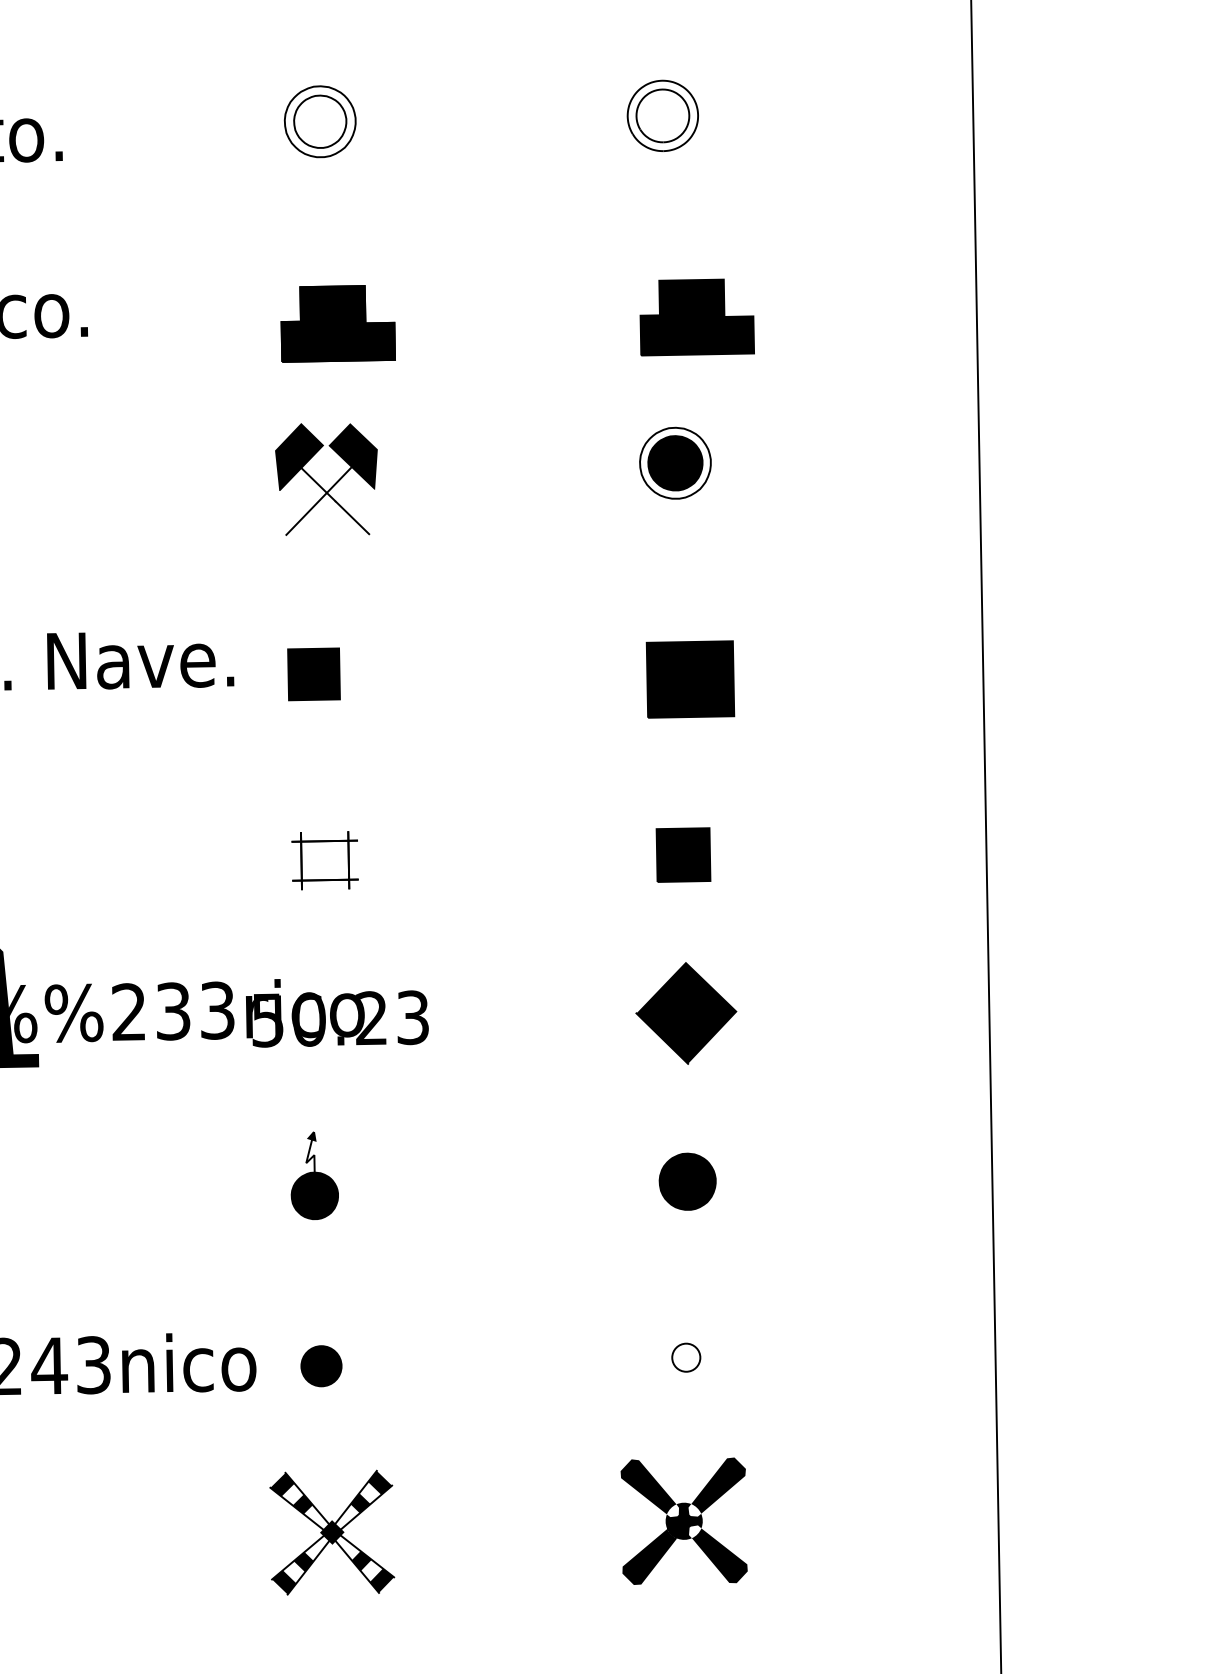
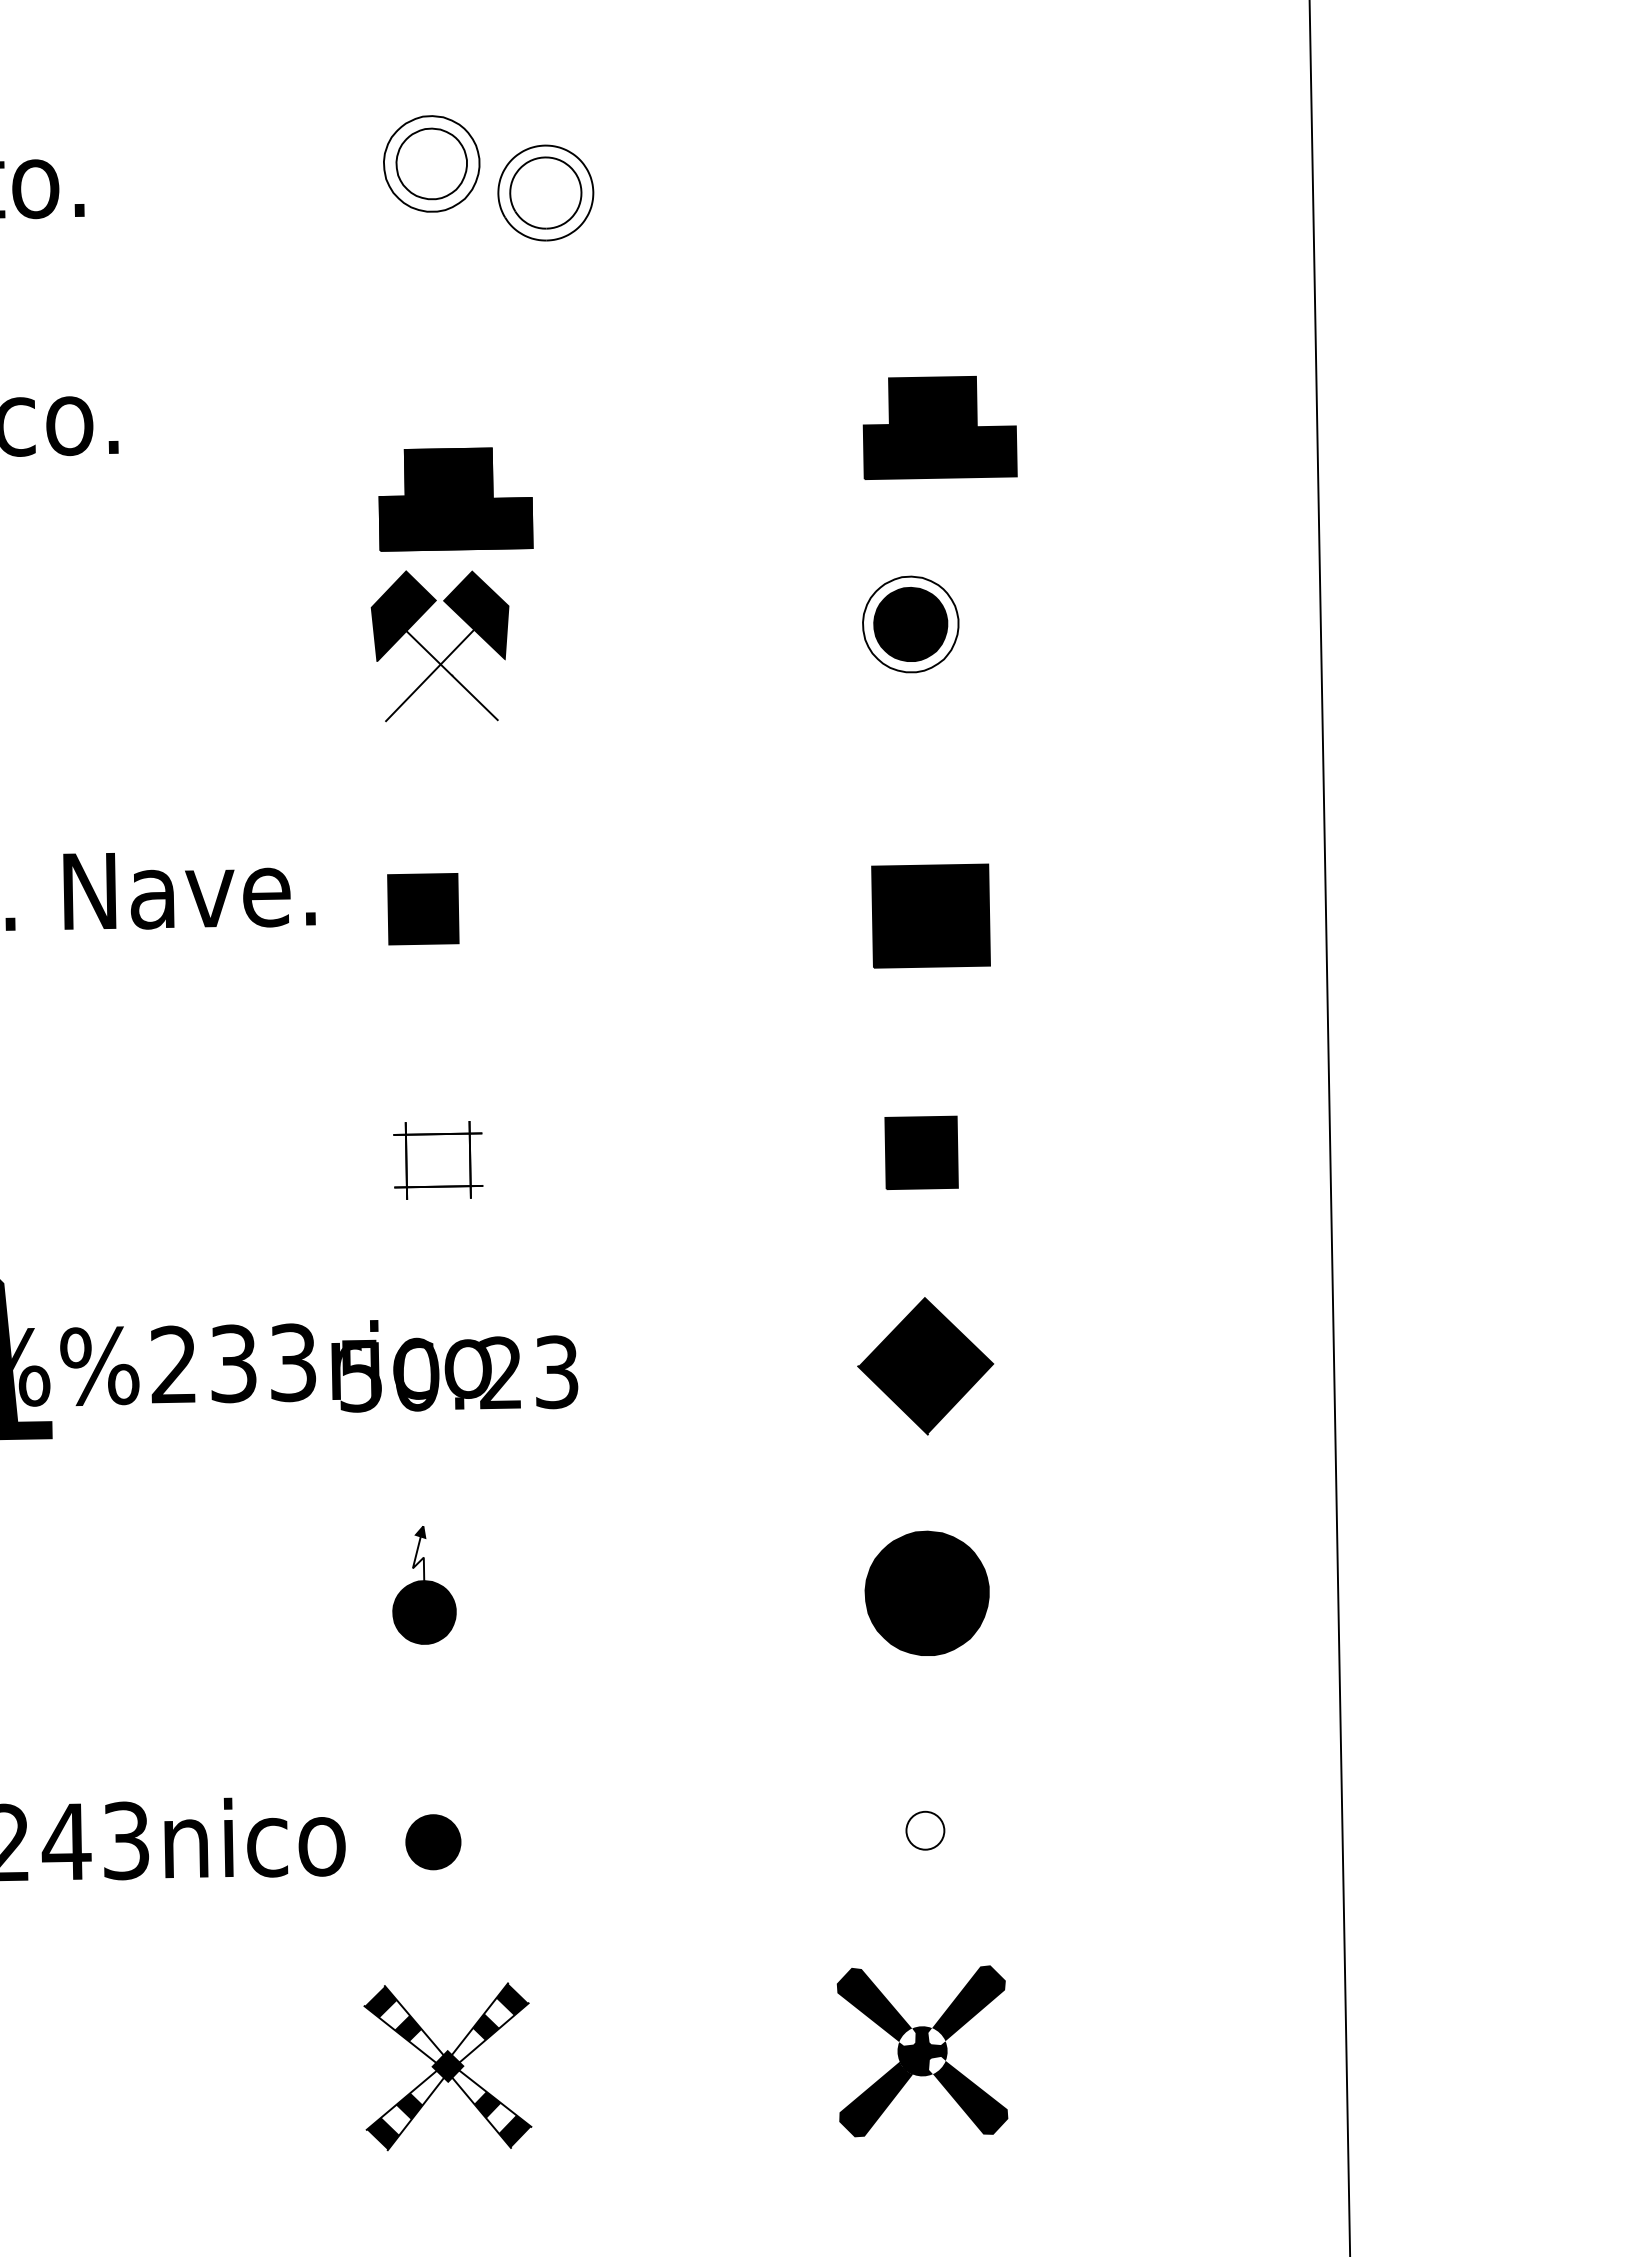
part: (662, 115) -> (545, 192), moved
part: (337, 323) -> (455, 499), moved
part: (687, 1181) -> (927, 1593), size x1.6

